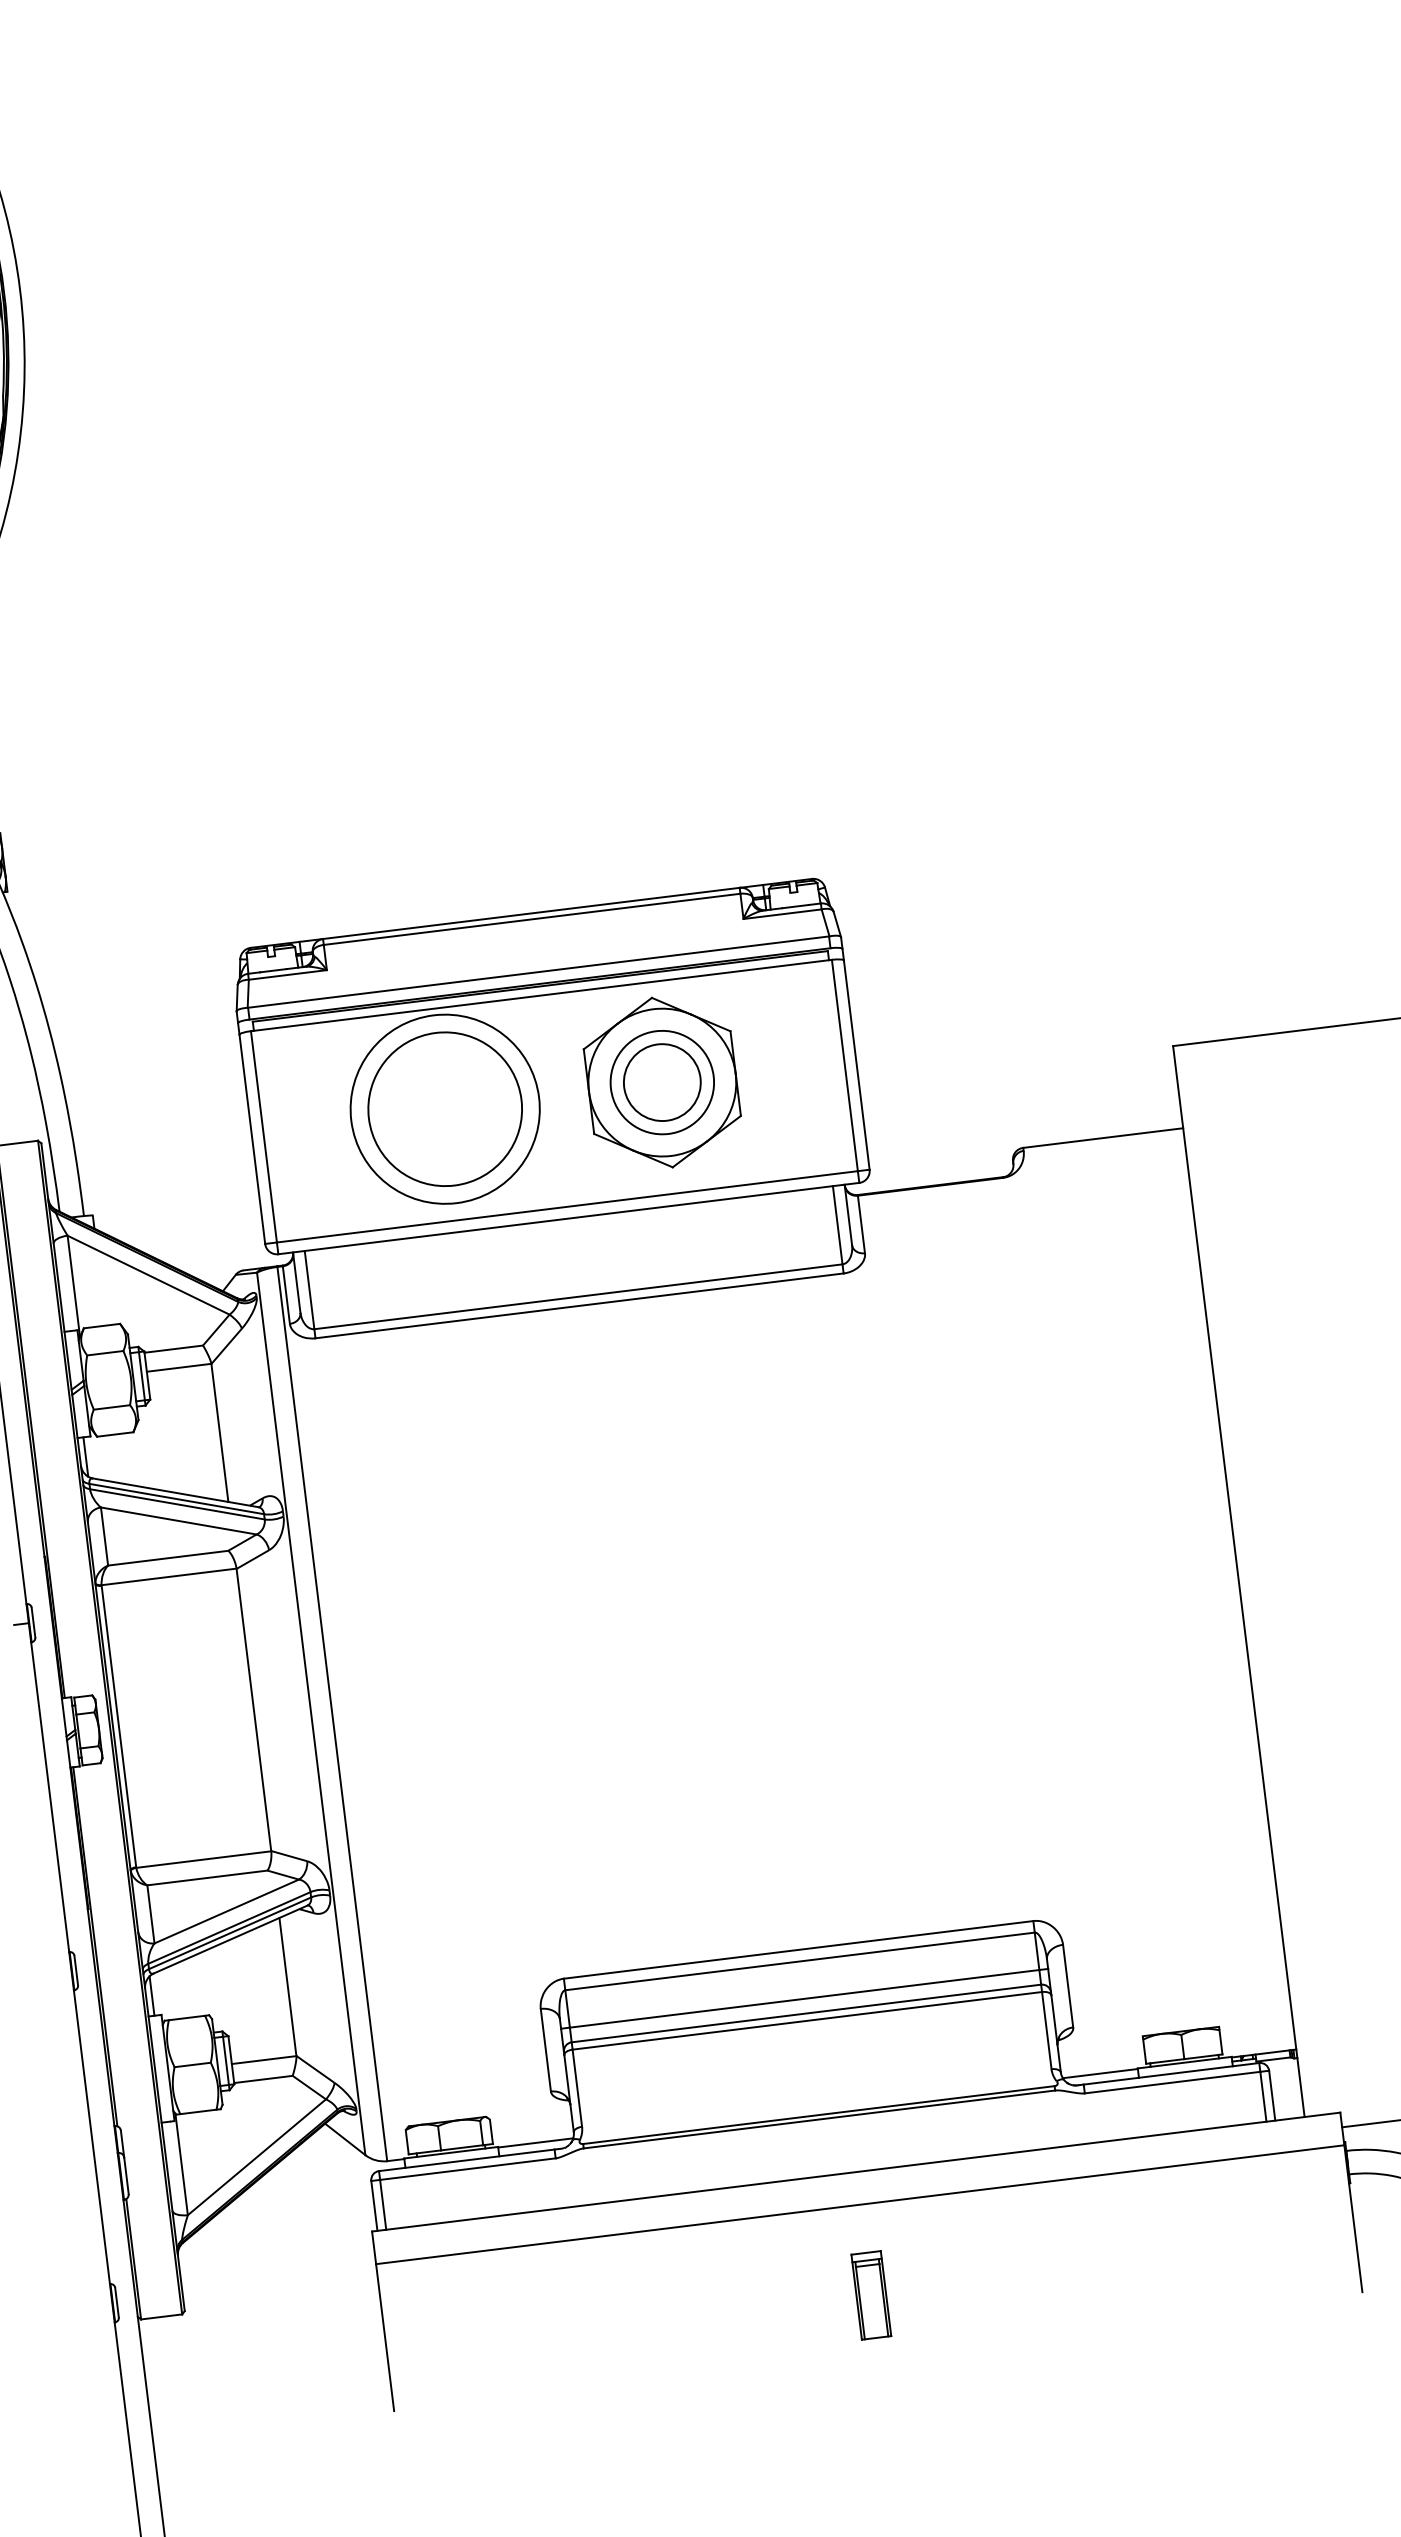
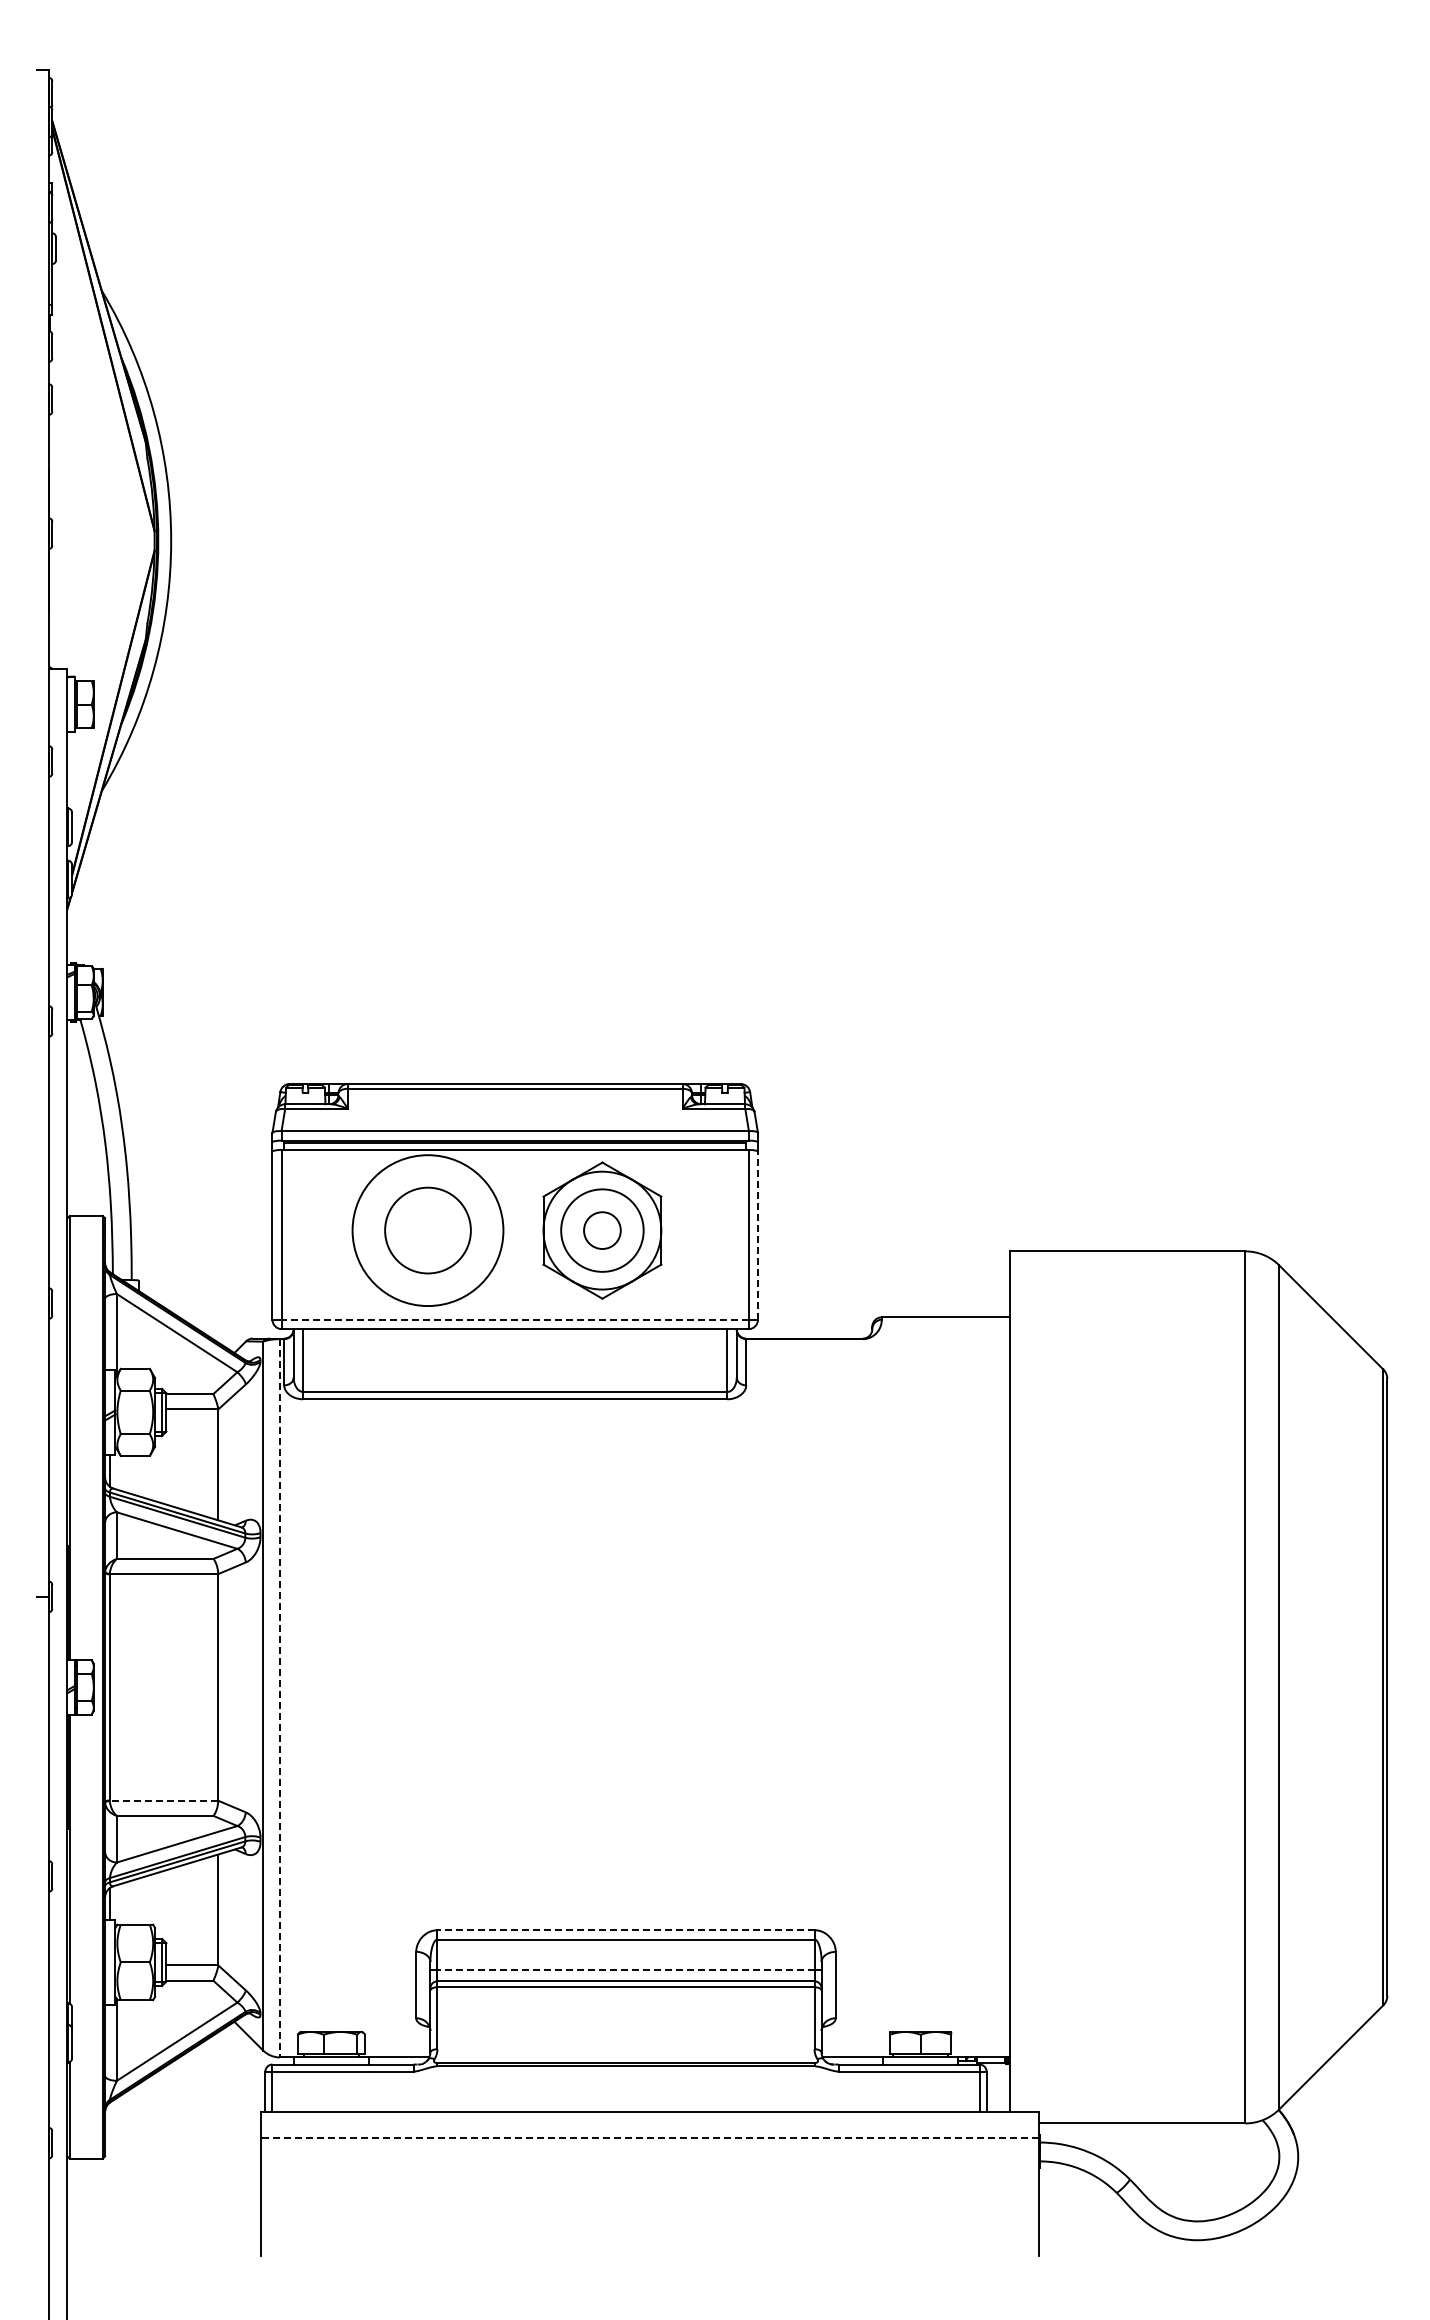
line: (856, 1064) -> (757, 1235), solid -> dashed
circle: (662, 1082) -> (602, 1230), size x0.6
circle: (444, 1109) -> (427, 1230), size x0.7
line: (566, 1206) -> (514, 1319), solid -> dashed
line: (331, 1714) -> (279, 1698), solid -> dashed
line: (203, 1859) -> (163, 1800), solid -> dashed
line: (799, 1950) -> (626, 1930), solid -> dashed
line: (805, 1998) -> (626, 1969), solid -> dashed
line: (859, 2204) -> (649, 2137), solid -> dashed
part: (870, 2295) -> (649, 2210), removed

